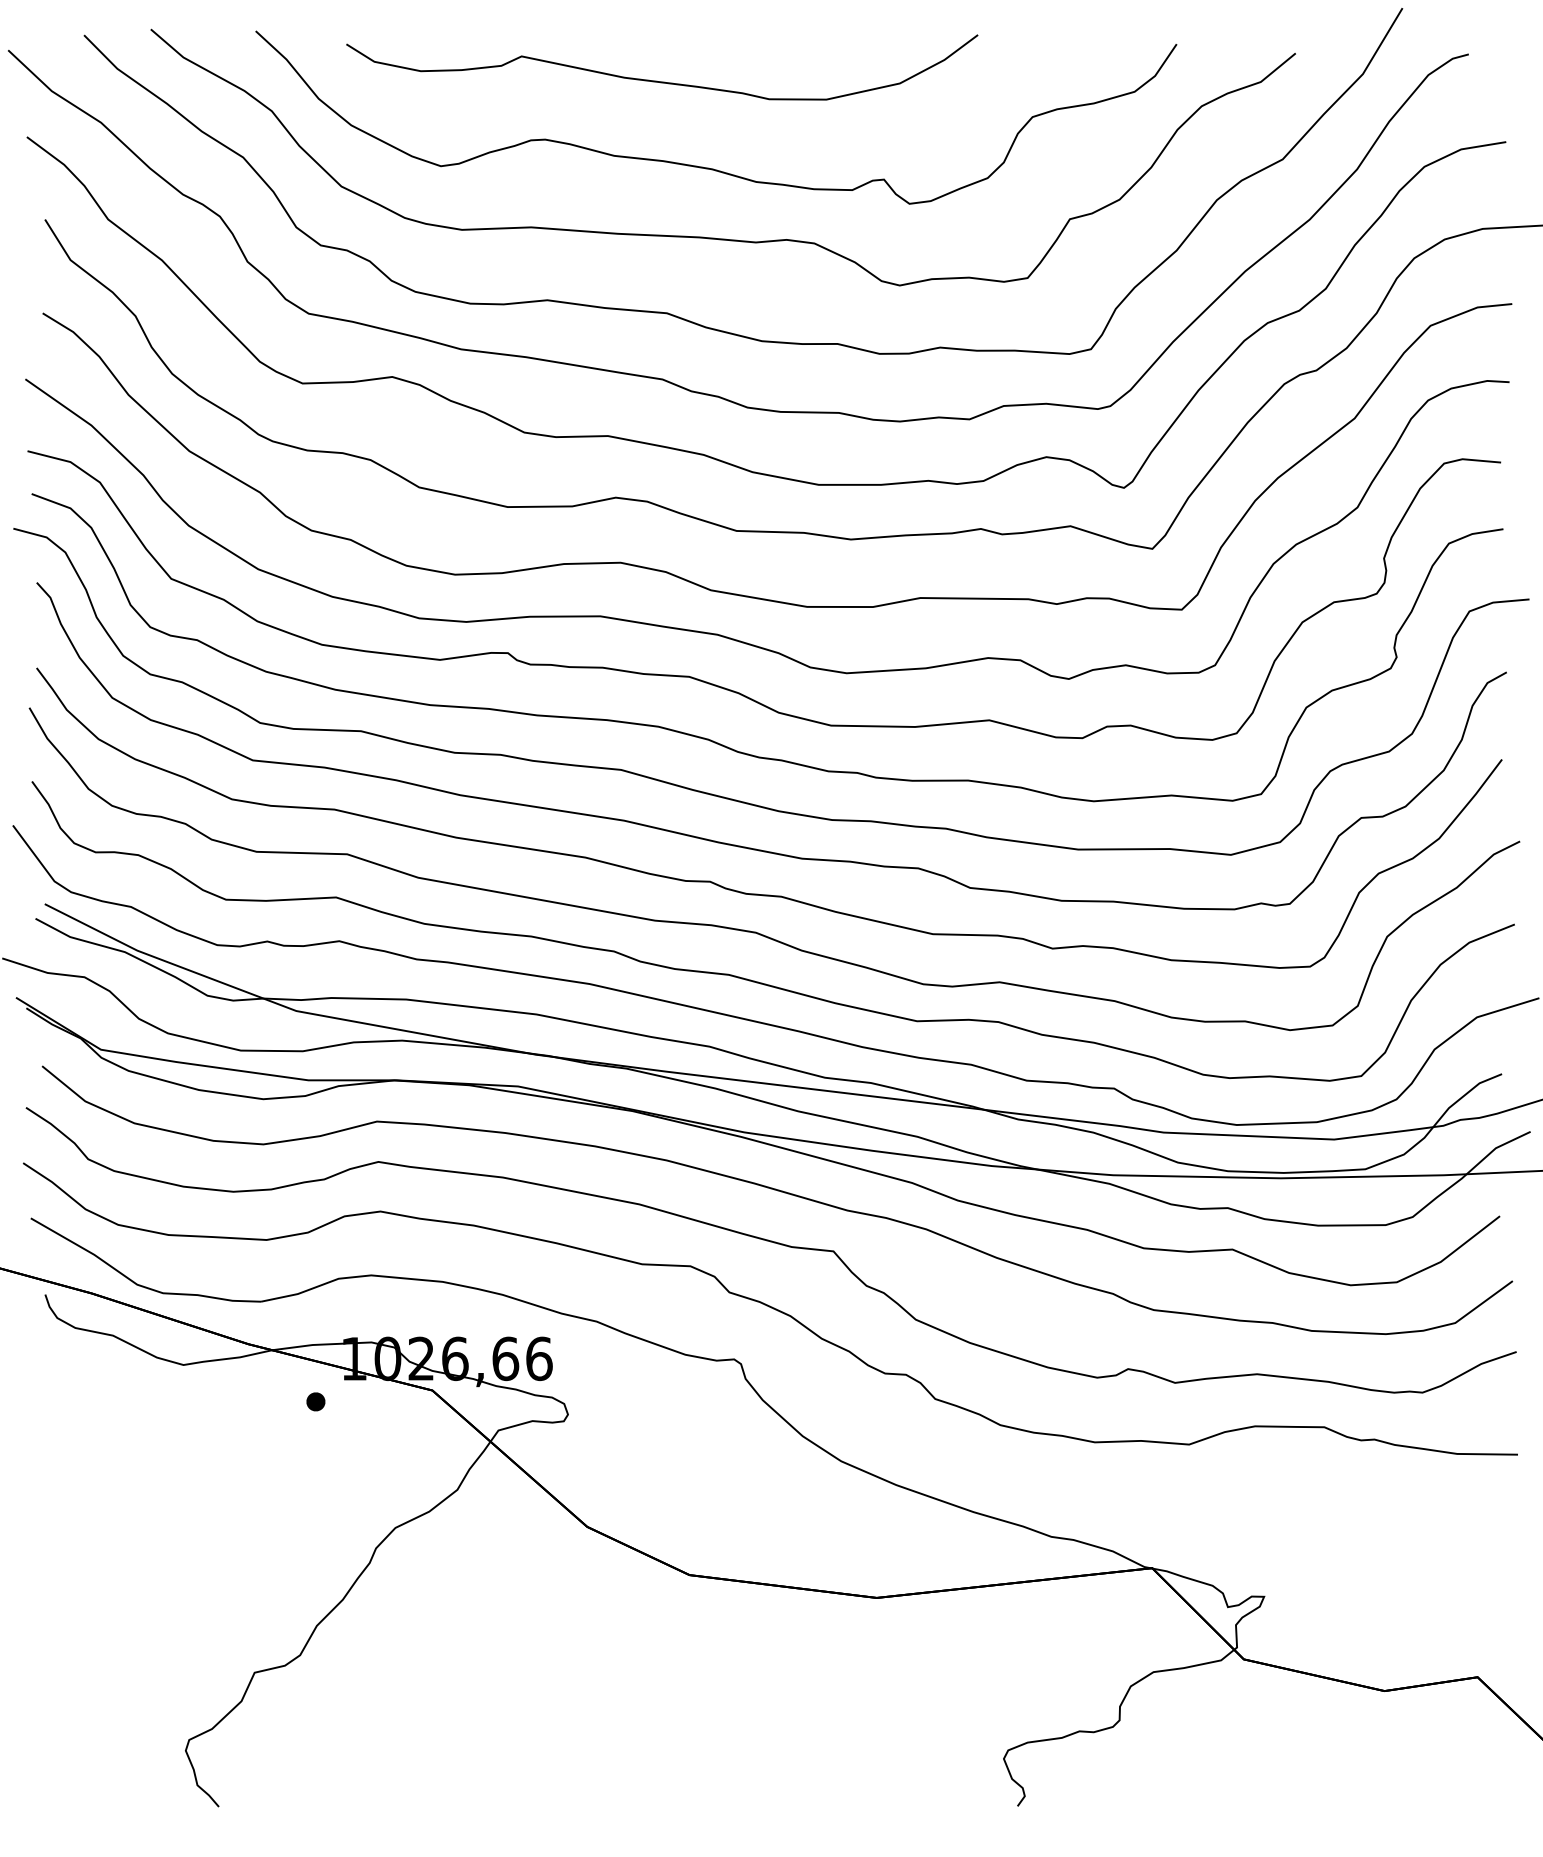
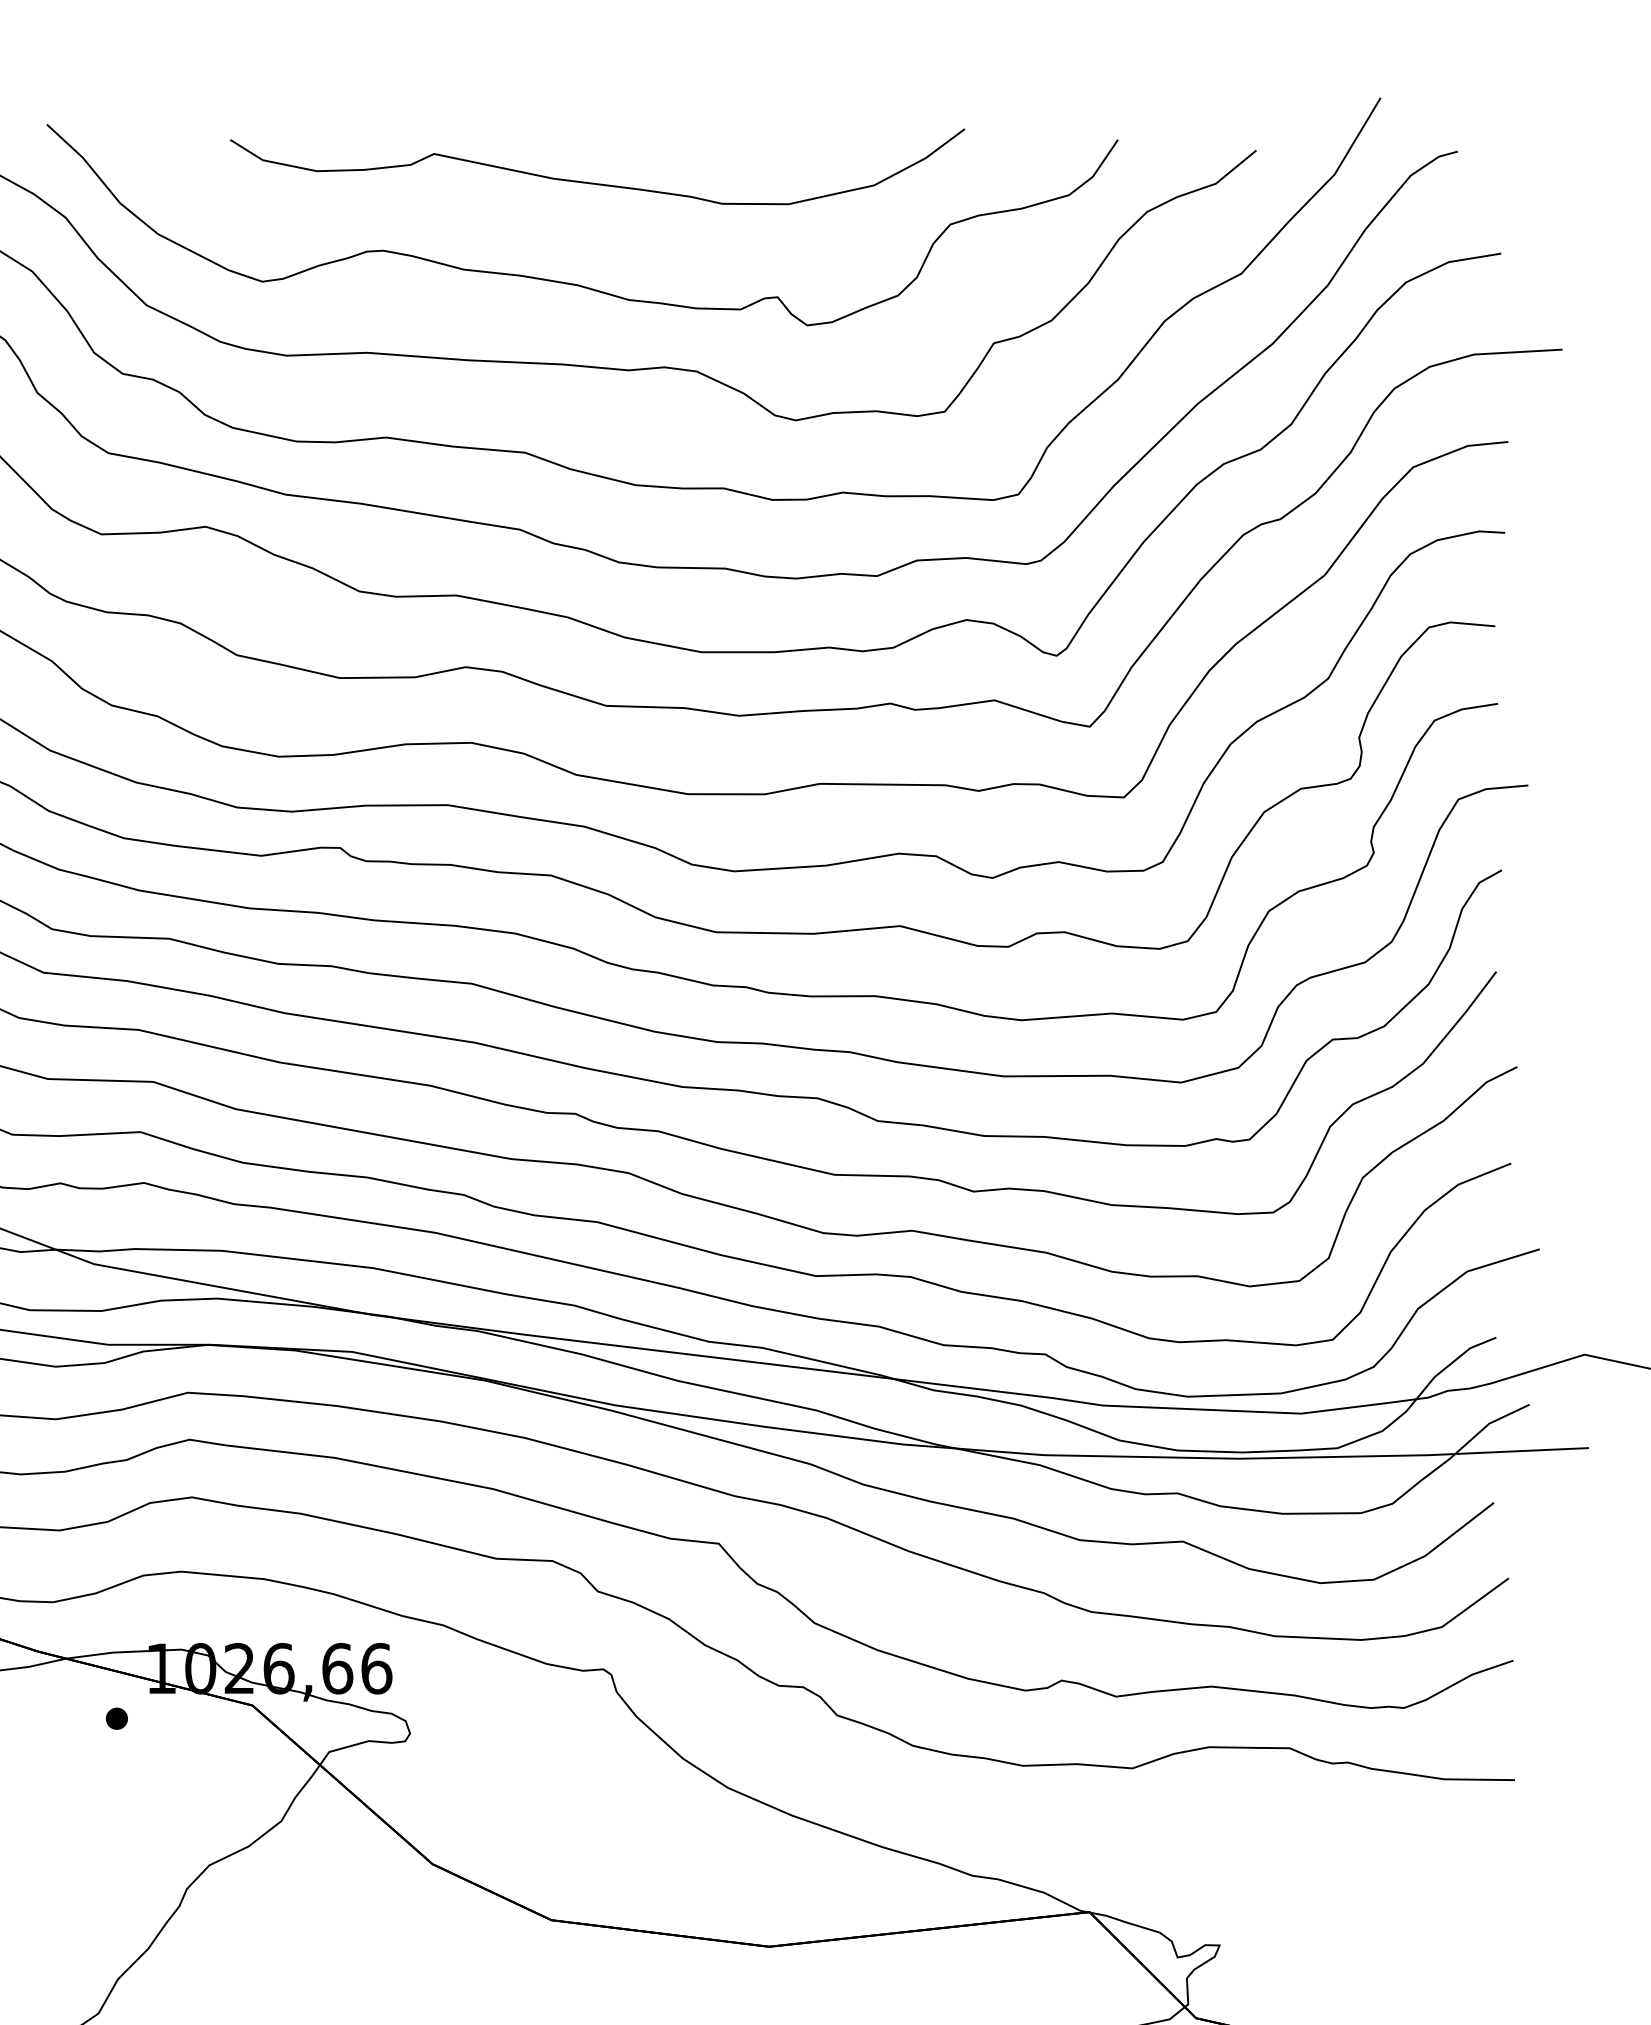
curve: (662, 81) -> (597, 183), moved

